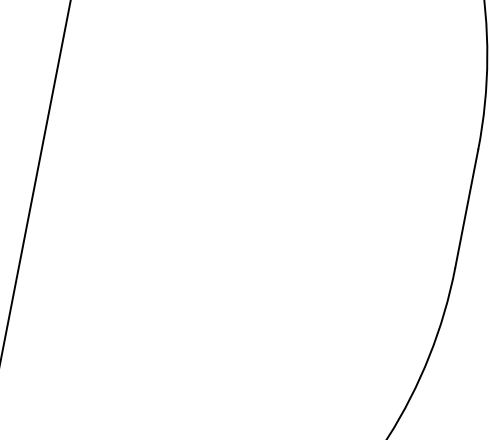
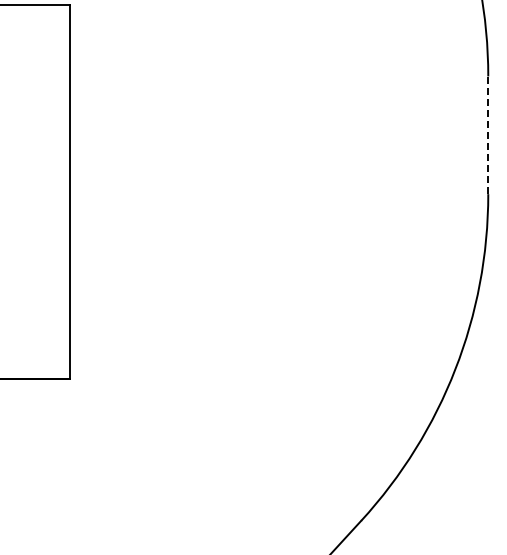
line: (466, 209) -> (488, 135), solid -> dashed

